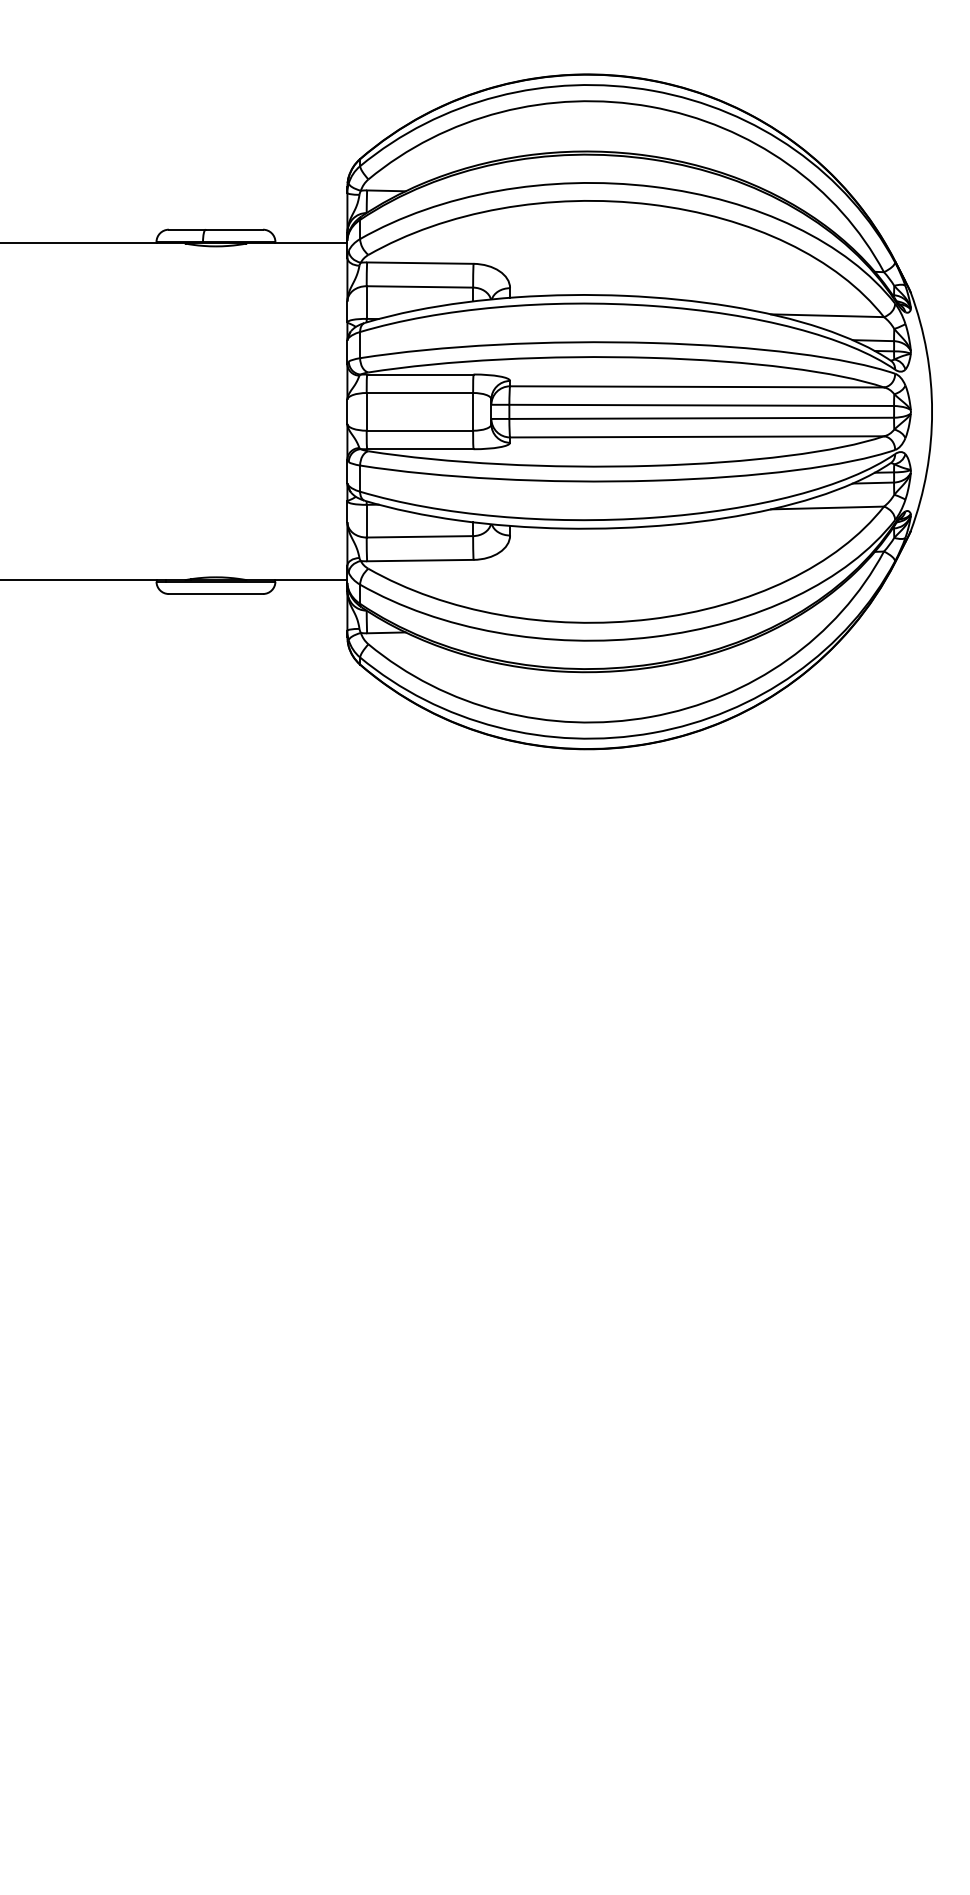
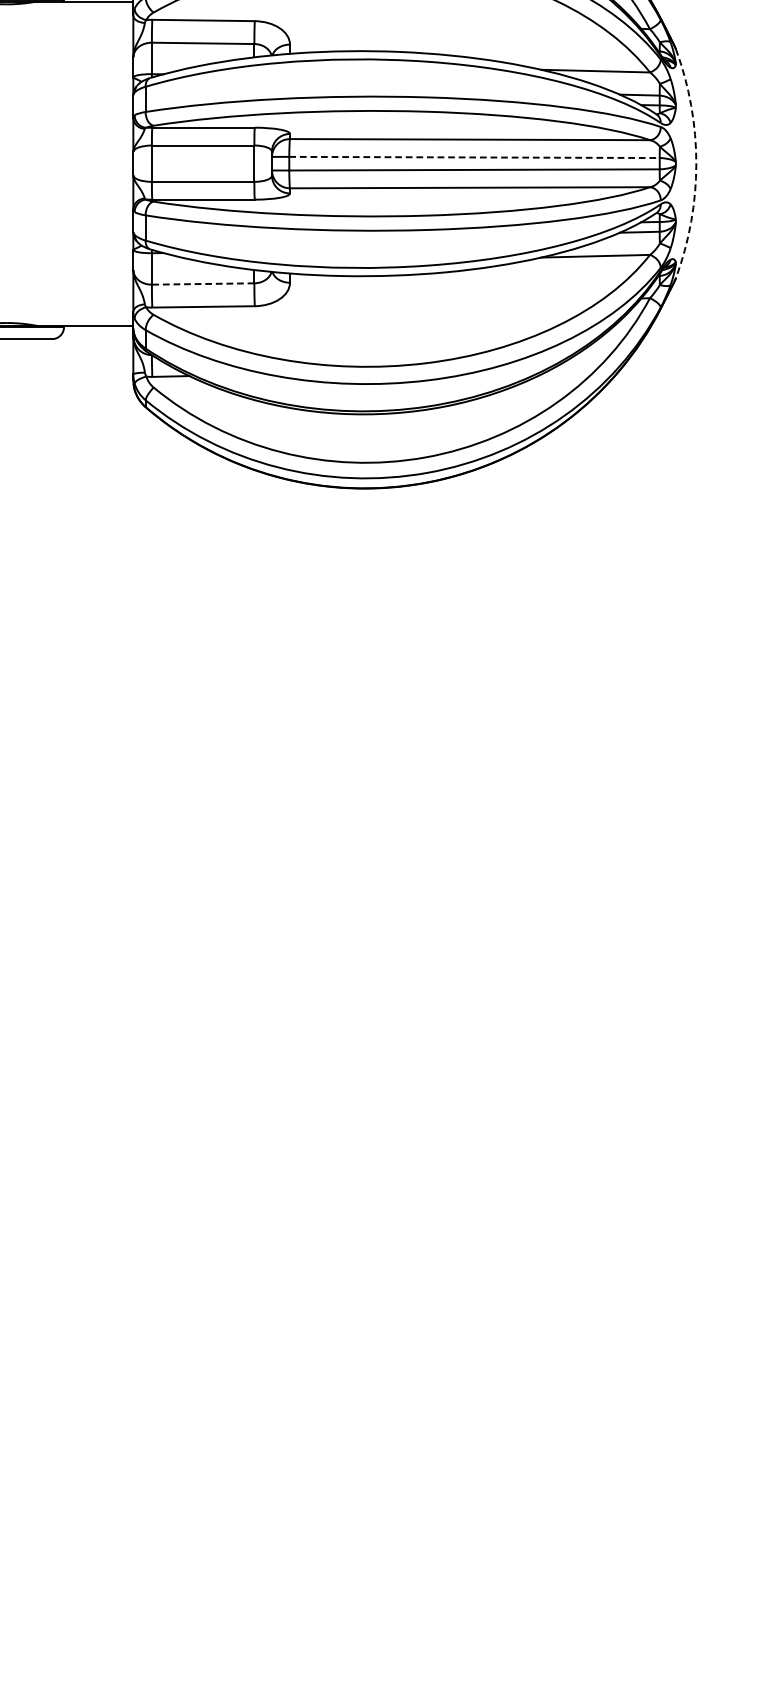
line: (702, 405) -> (475, 157), solid -> dashed
arc: (932, 411) -> (696, 163), solid -> dashed
line: (419, 536) -> (202, 283), solid -> dashed

